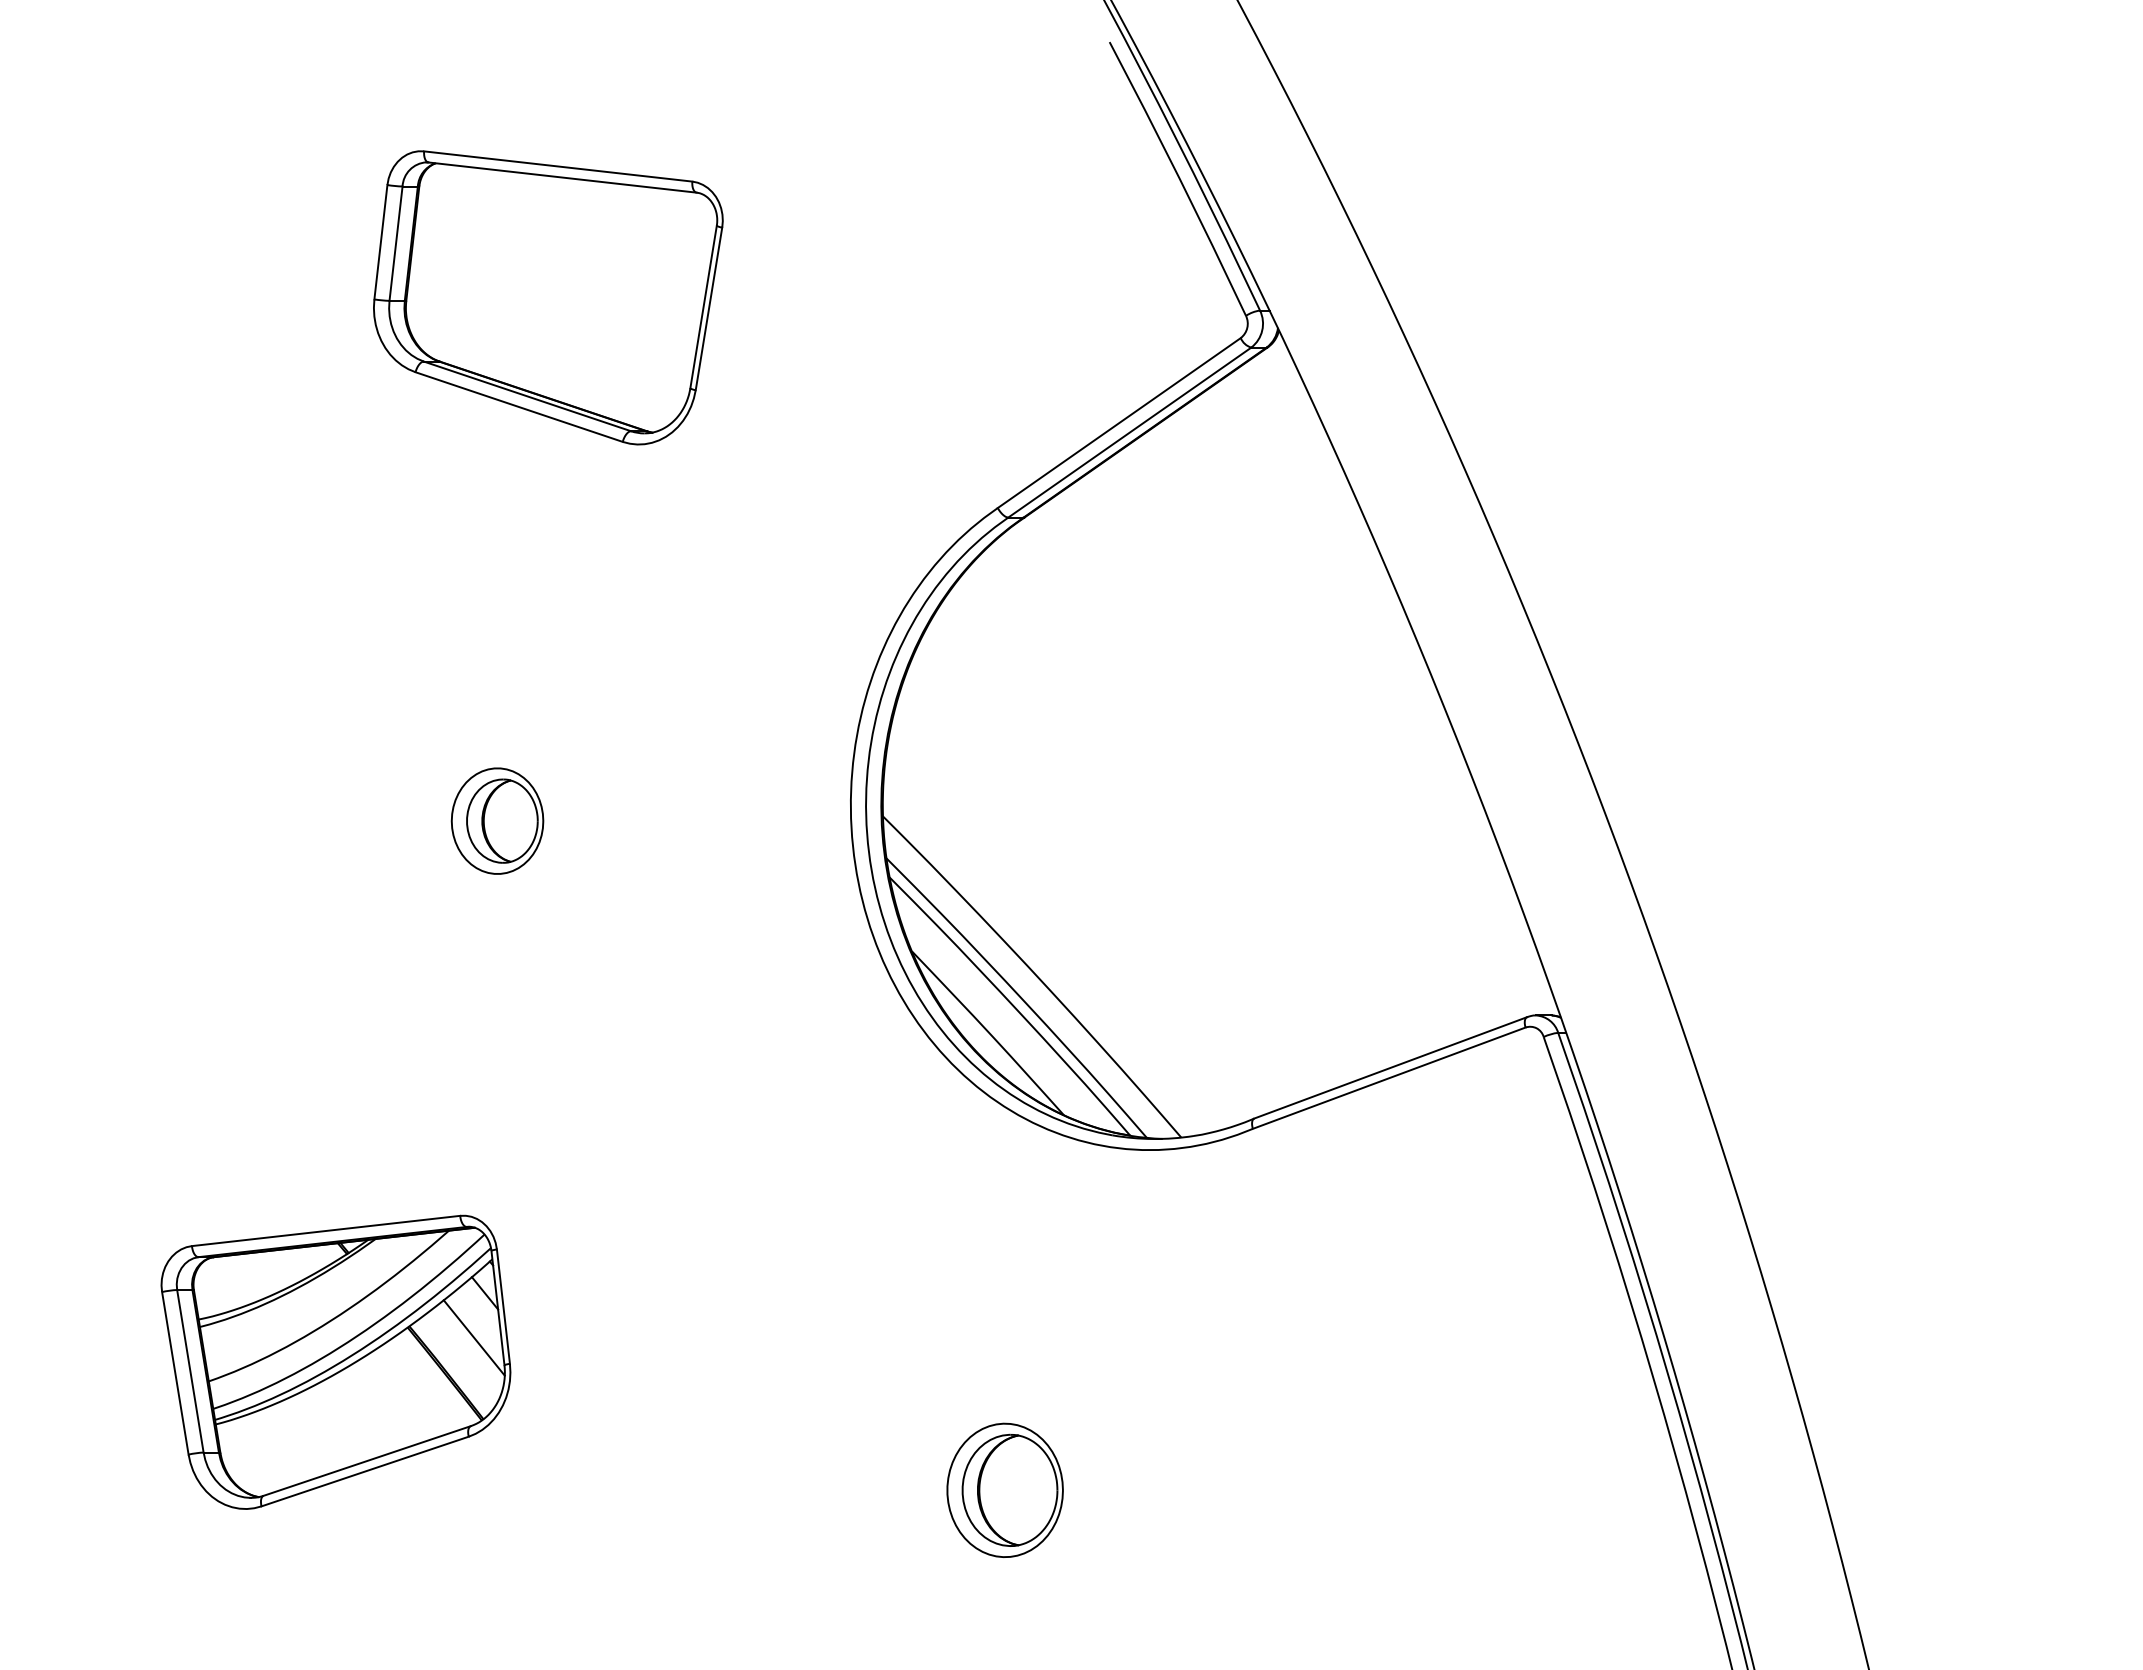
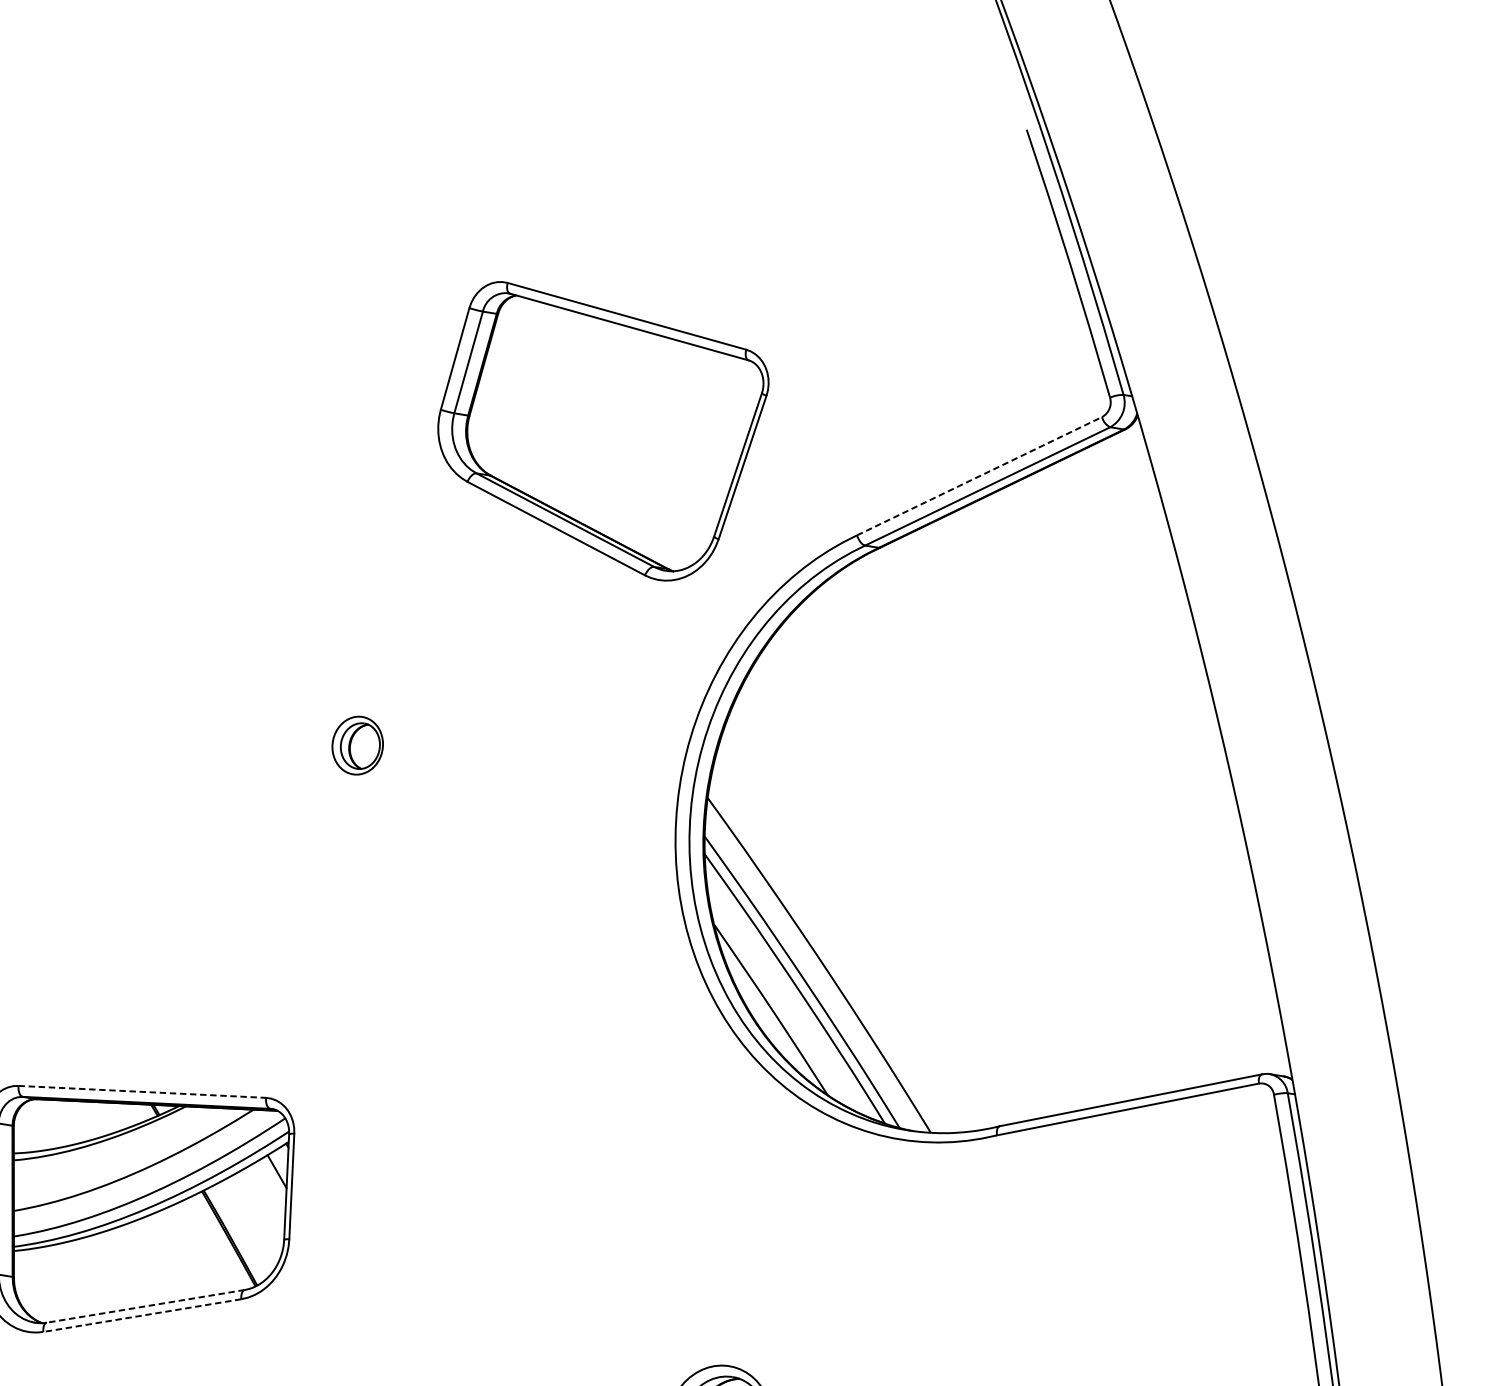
part: (548, 297) -> (598, 433), moved
line: (1119, 422) -> (979, 475), solid -> dashed
part: (497, 820) -> (357, 745), size x0.6
line: (326, 1230) -> (142, 1091), solid -> dashed
line: (473, 1337) -> (260, 1210), removed
line: (366, 1461) -> (145, 1306), solid -> dashed
line: (364, 1471) -> (141, 1315), solid -> dashed

